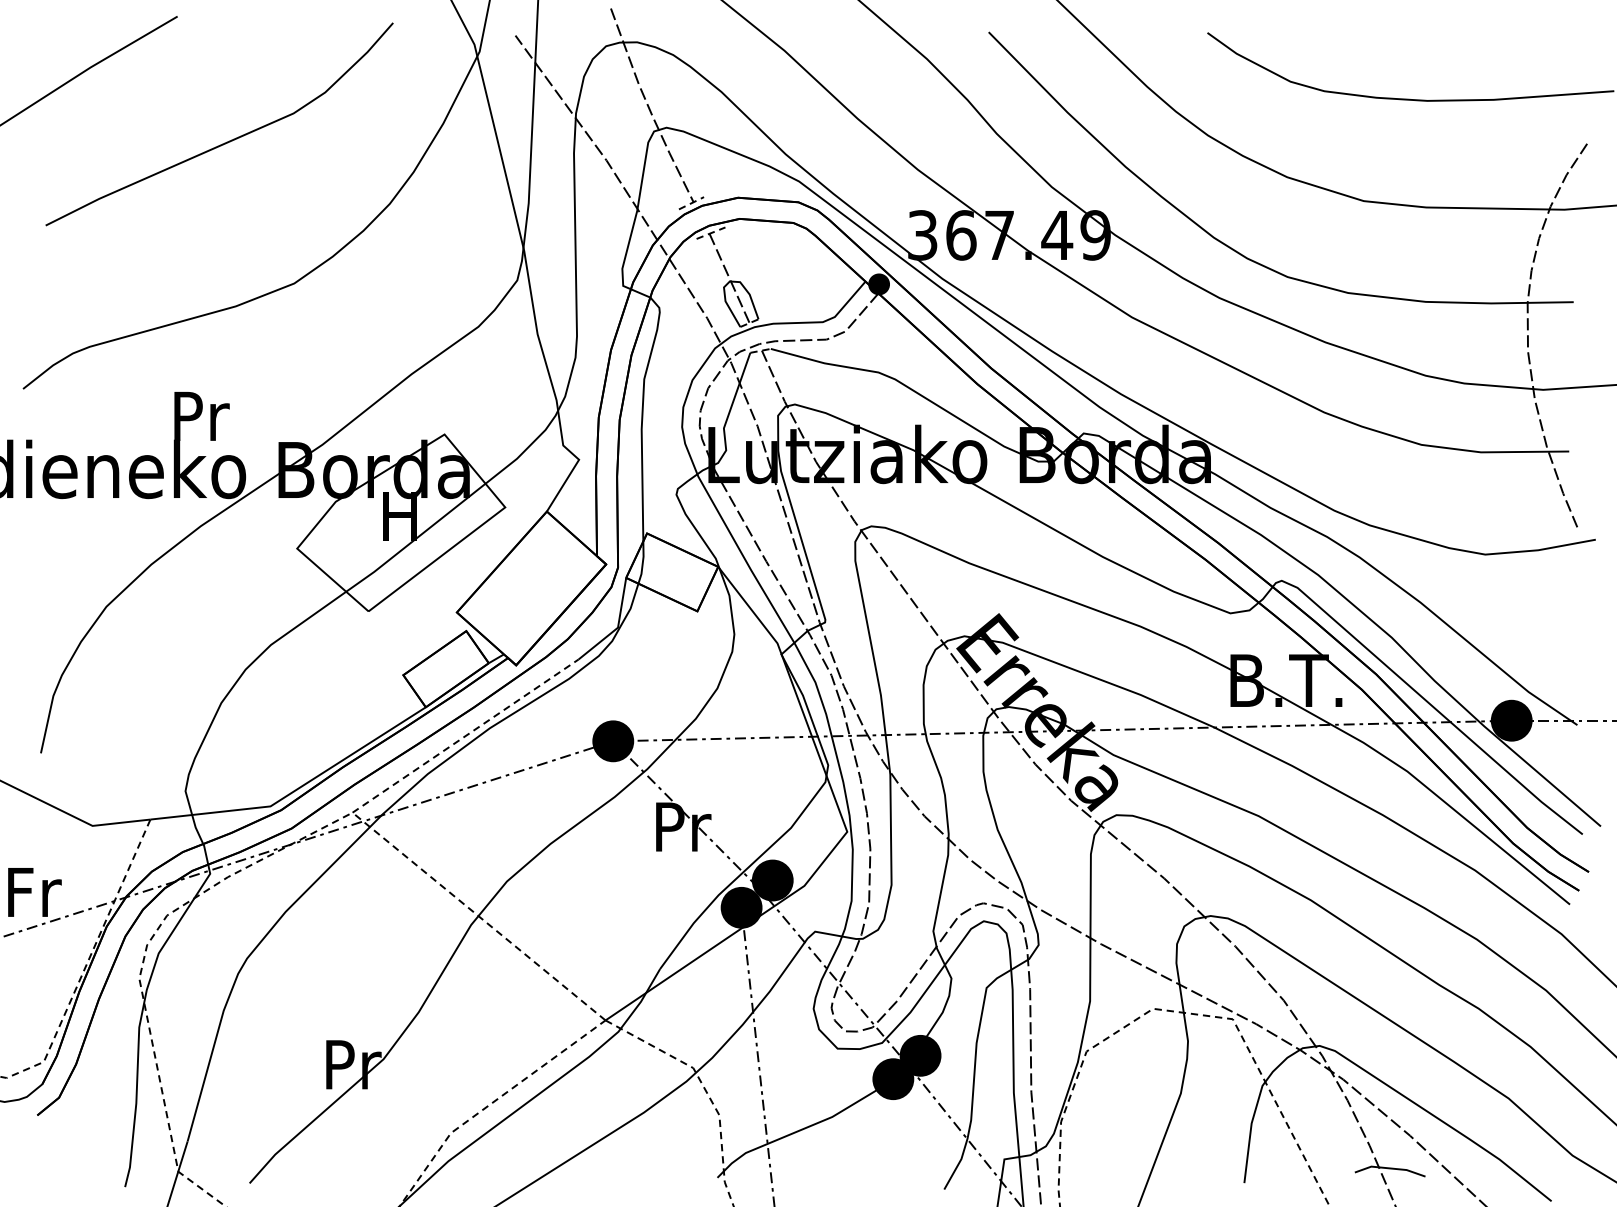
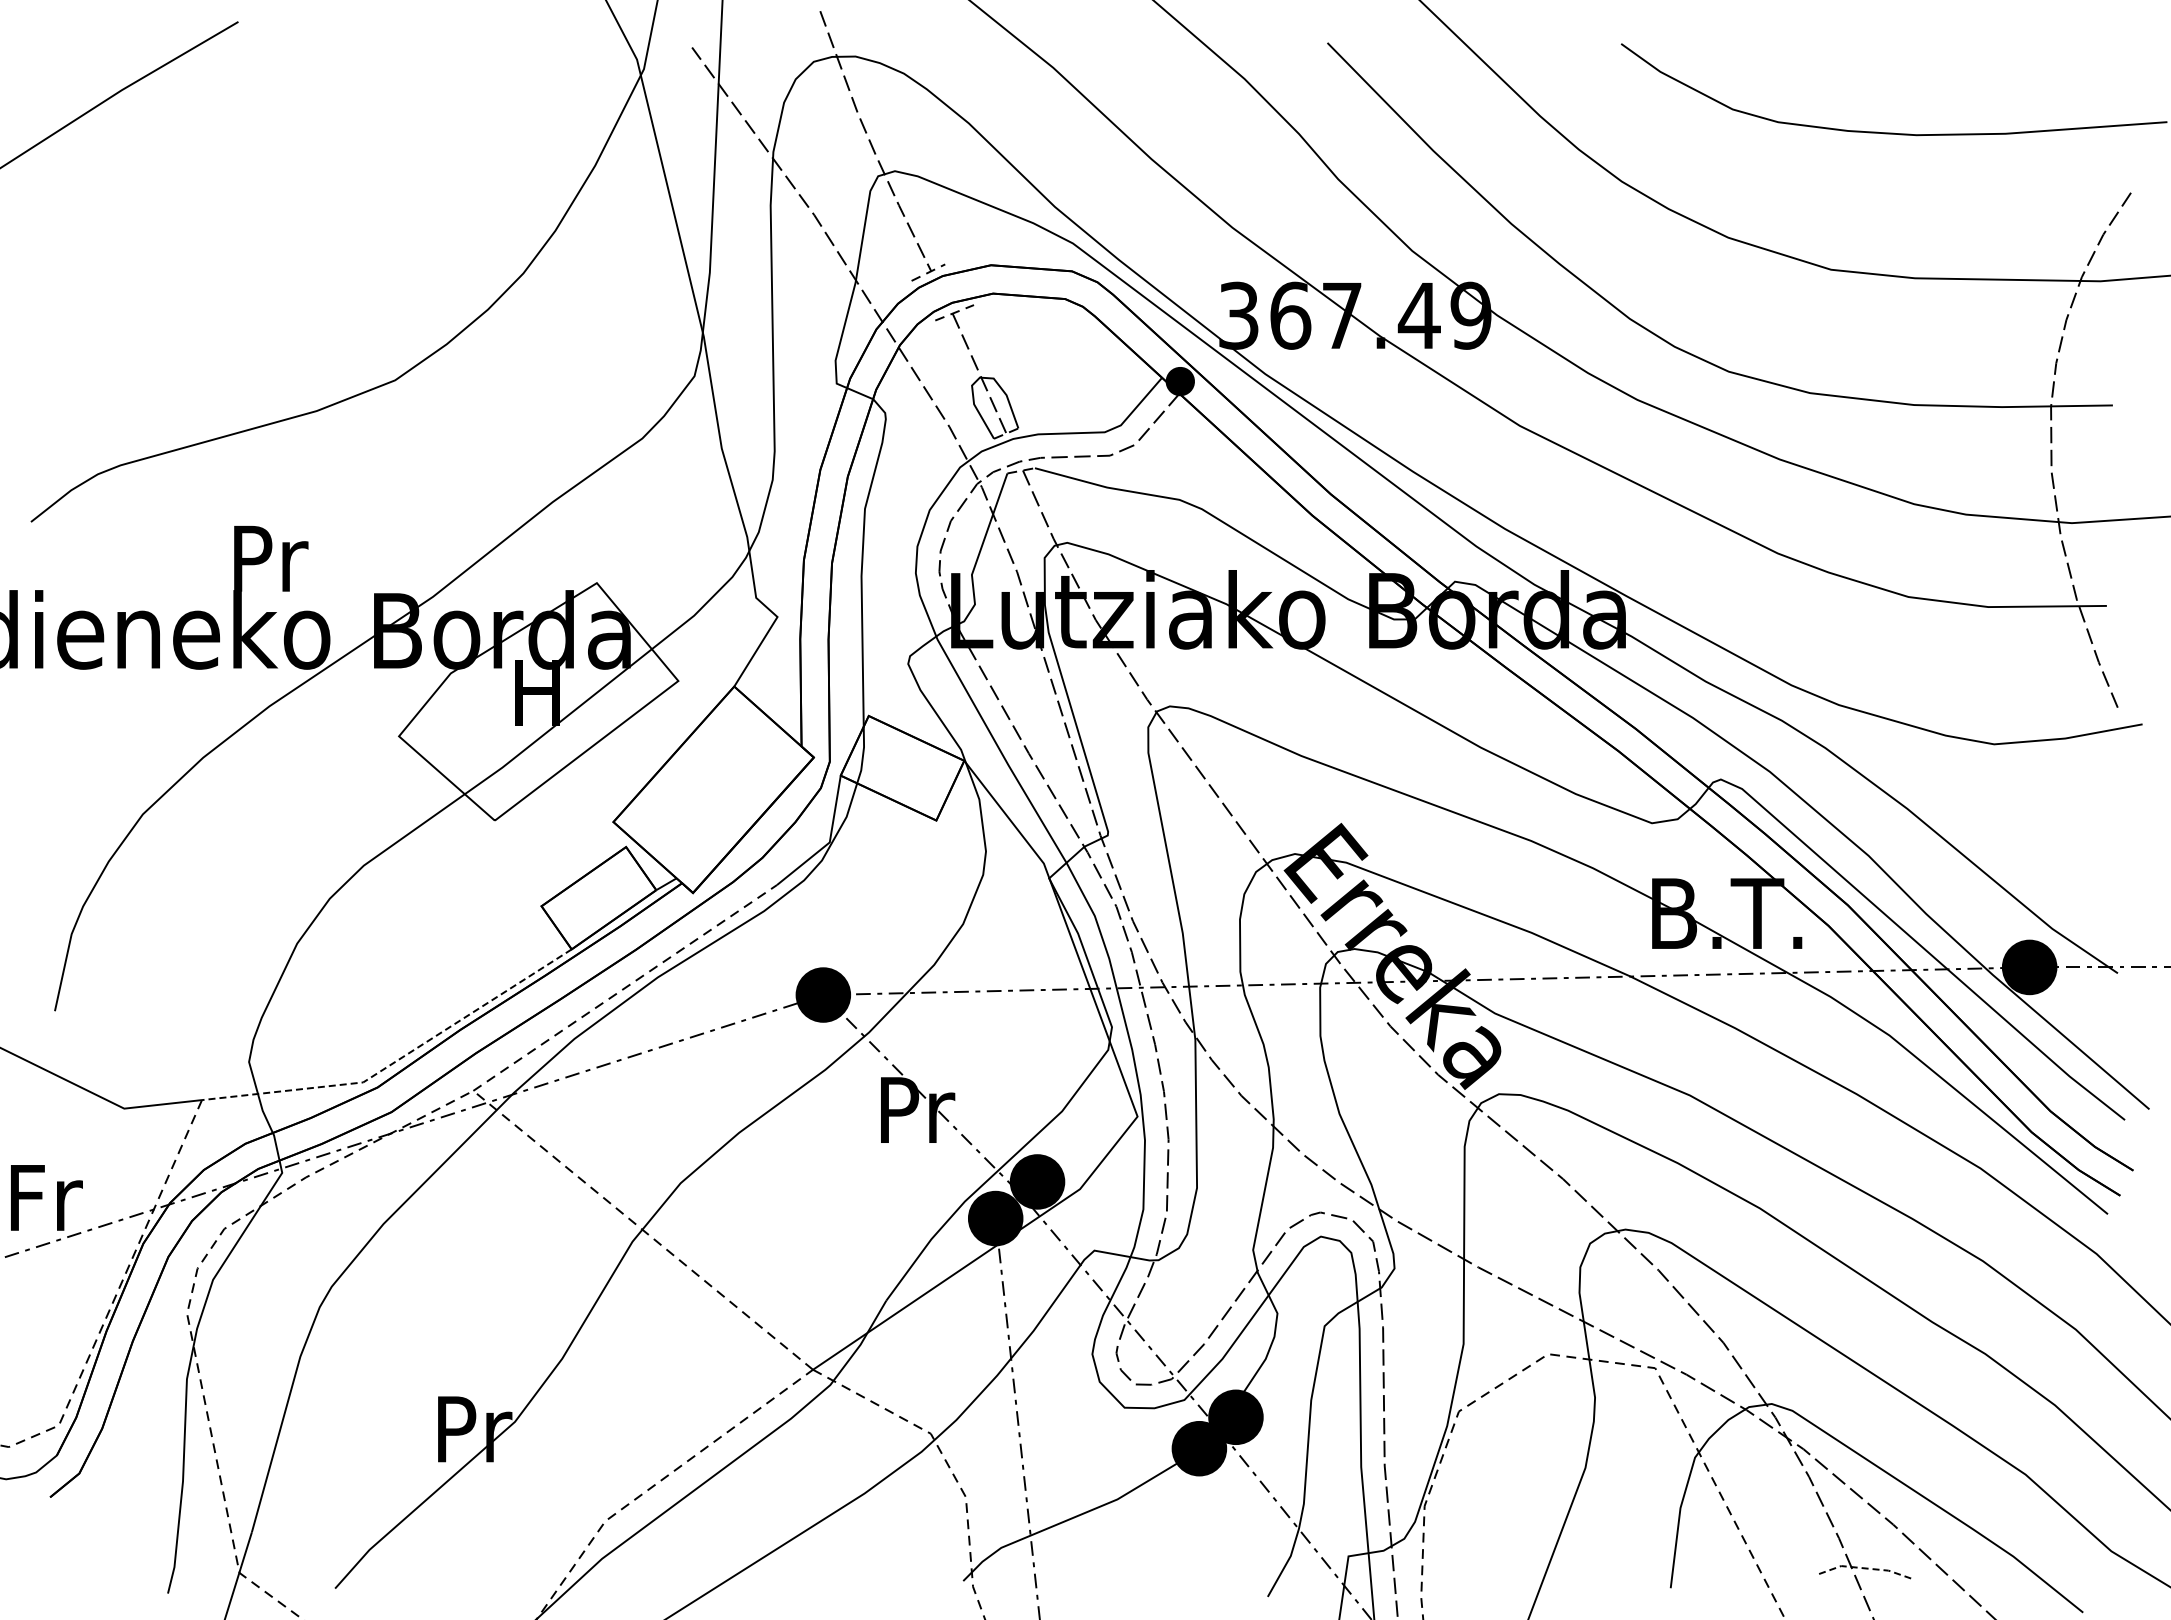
curve: (226, 142) -> (303, 190), removed
line: (296, 789) -> (398, 1059), solid -> dashed
line: (1390, 1168) -> (1866, 1568), solid -> dashed

